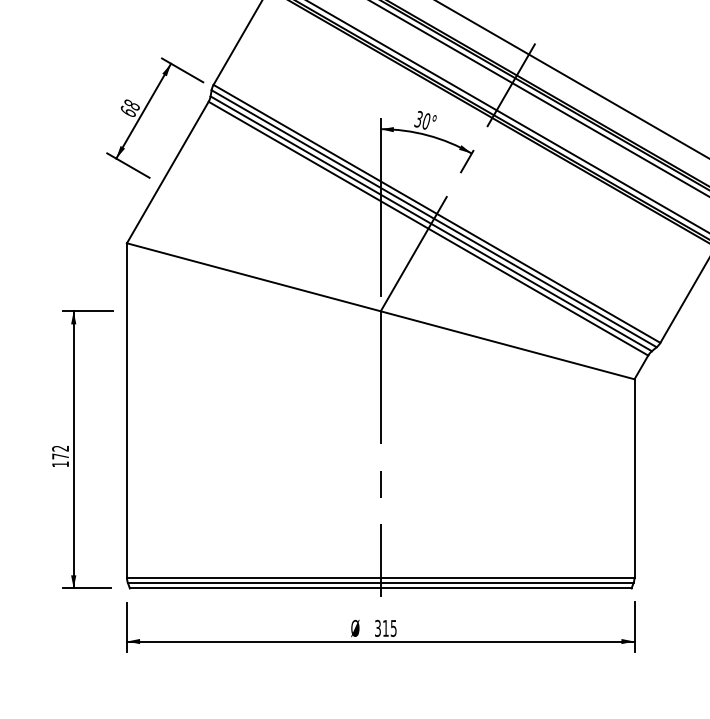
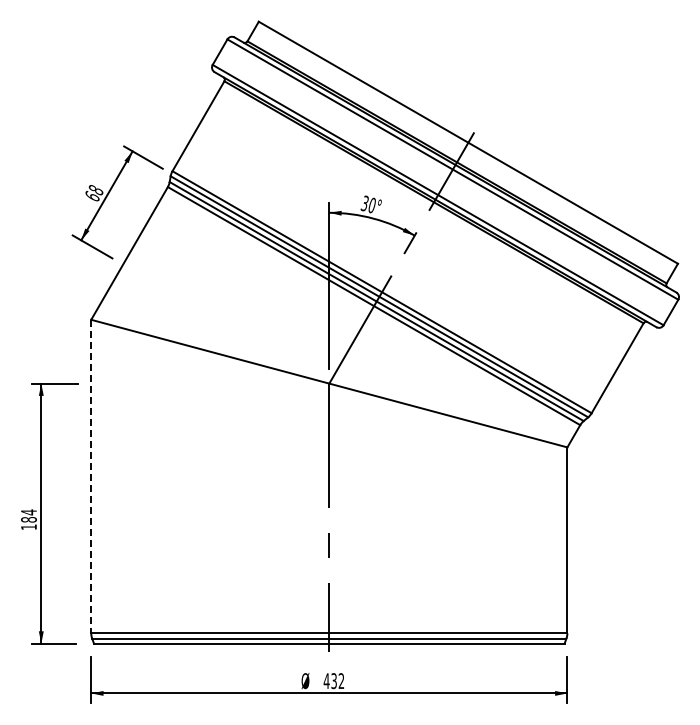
line: (127, 410) -> (91, 476), solid -> dashed
text: (60, 451) -> (28, 515), 172 -> 184
text: (385, 628) -> (333, 681), 315 -> 432

